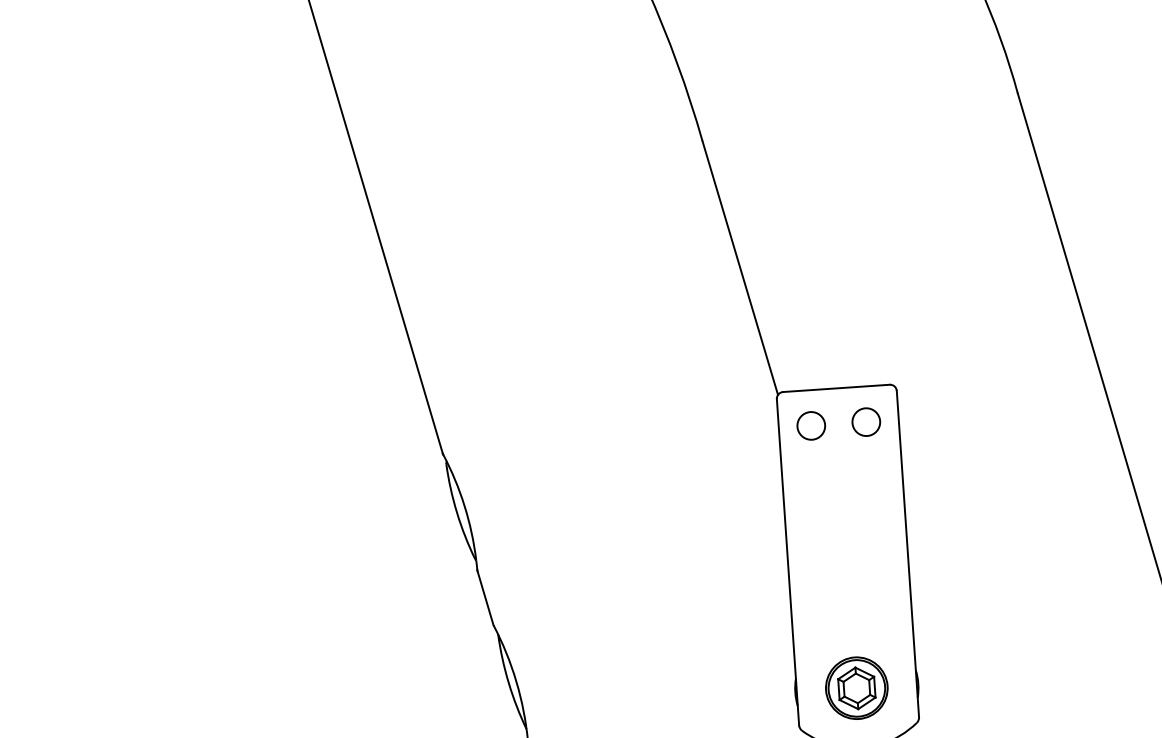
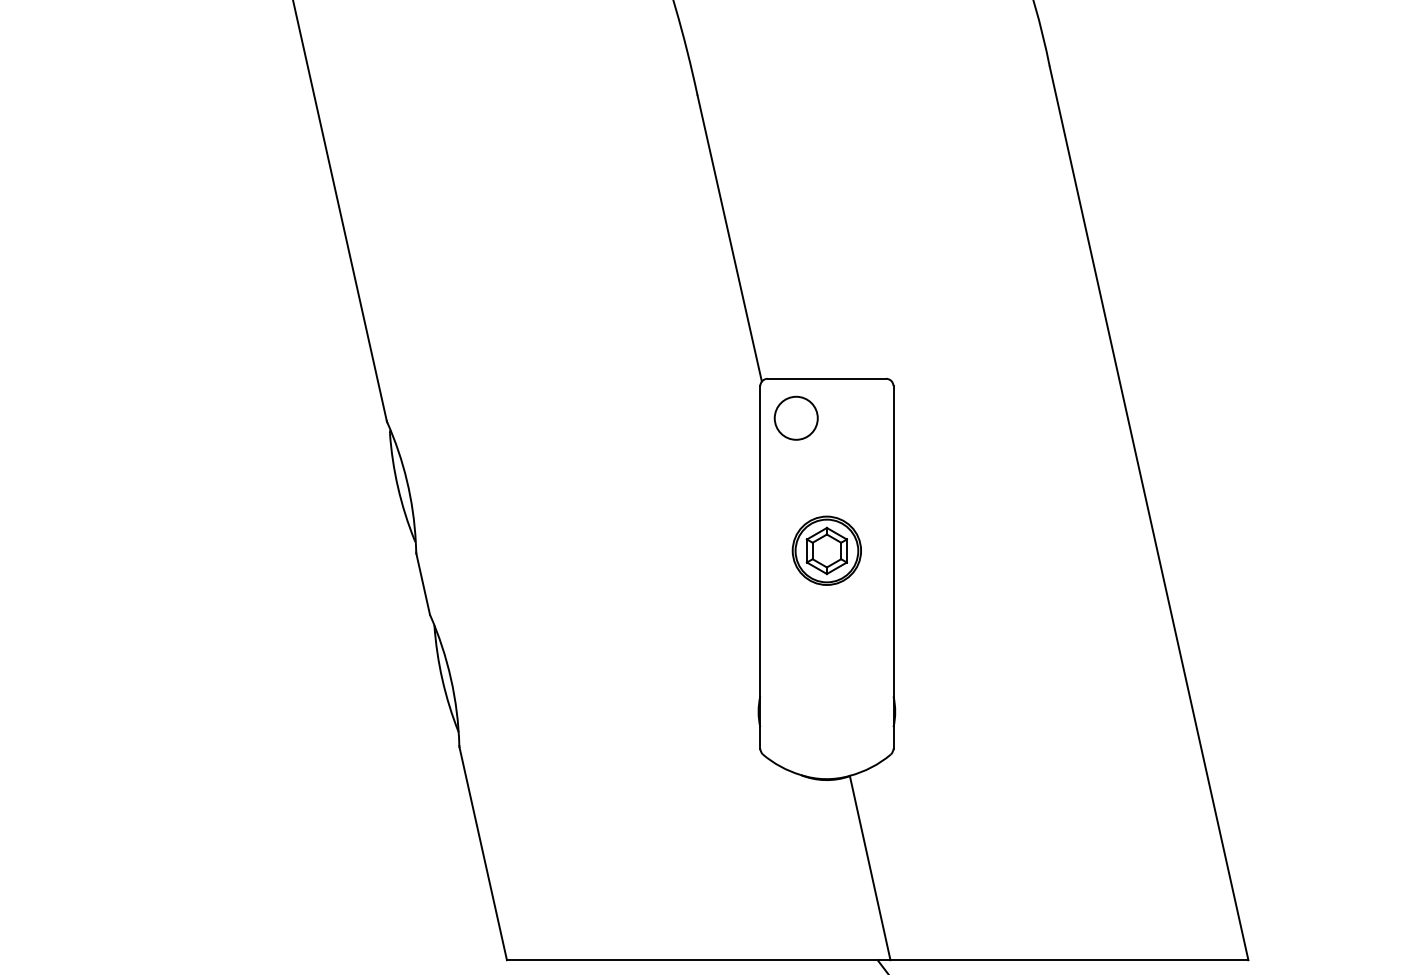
circle: (866, 422) -> (857, 418), removed
circle: (811, 426) -> (796, 418), size x1.4
part: (856, 687) -> (826, 550), moved

